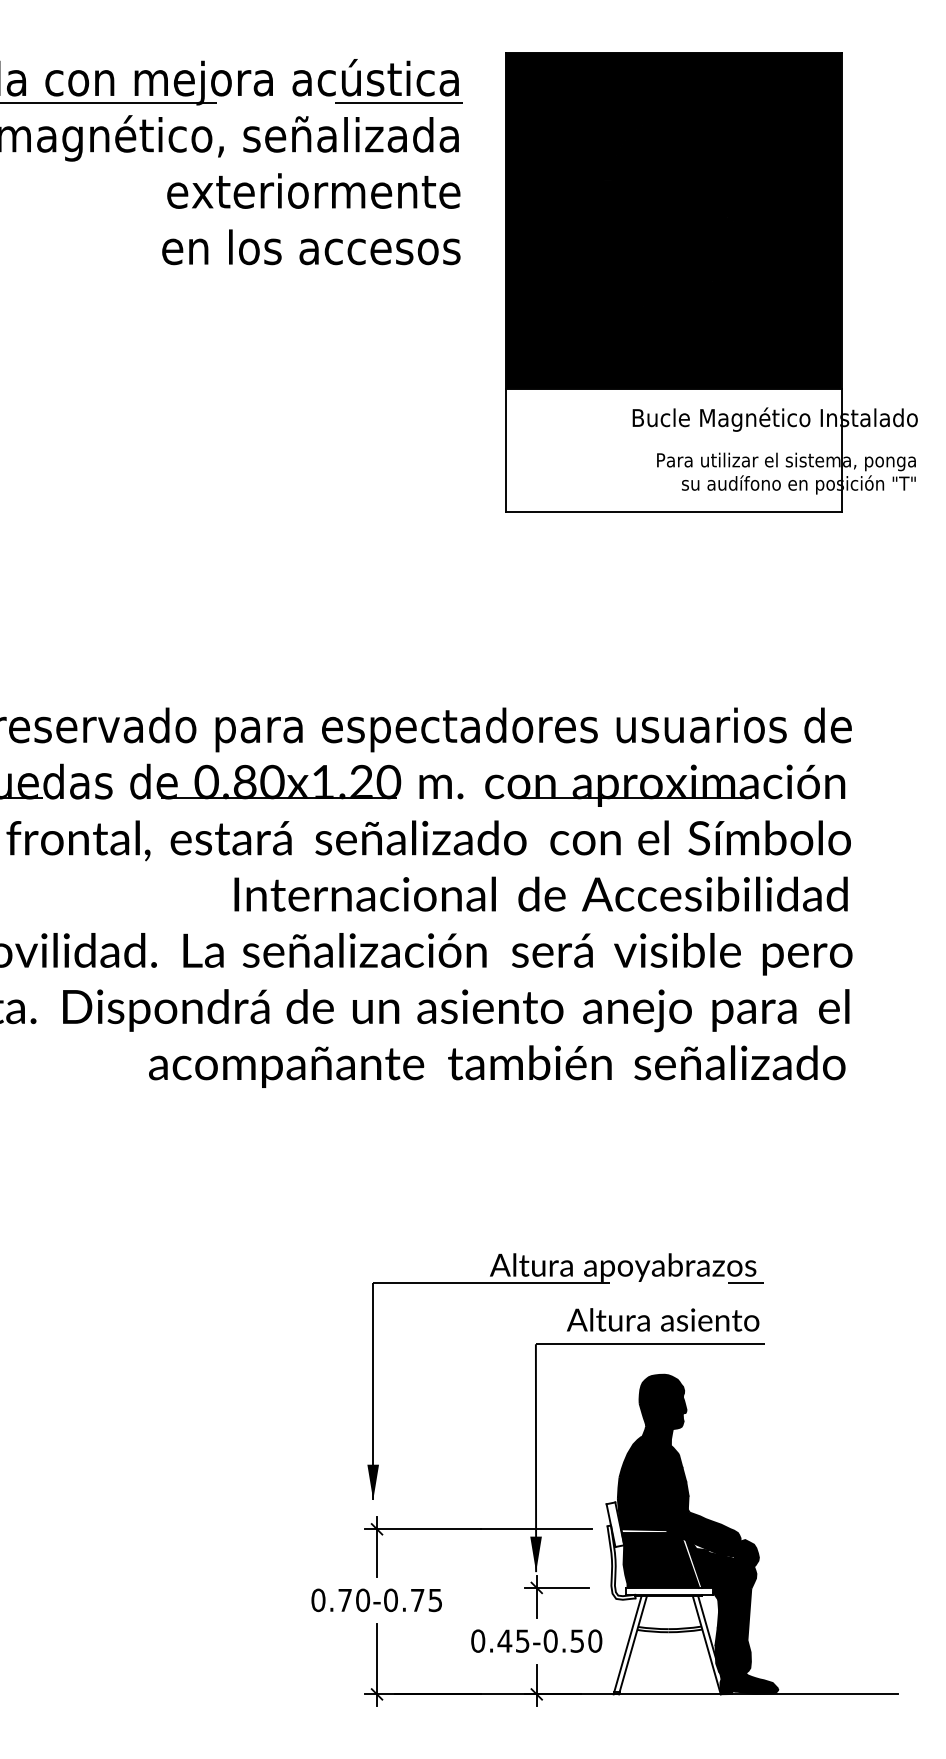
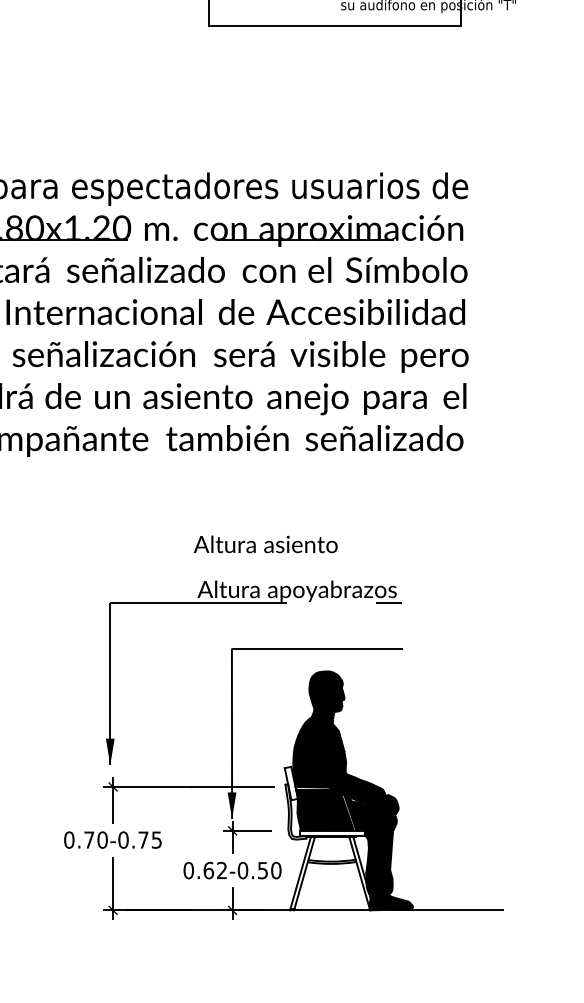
text: (663, 1319) -> (266, 544), moved
text: (513, 1640) -> (215, 870), 0.45-0.50 -> 0.62-0.50

